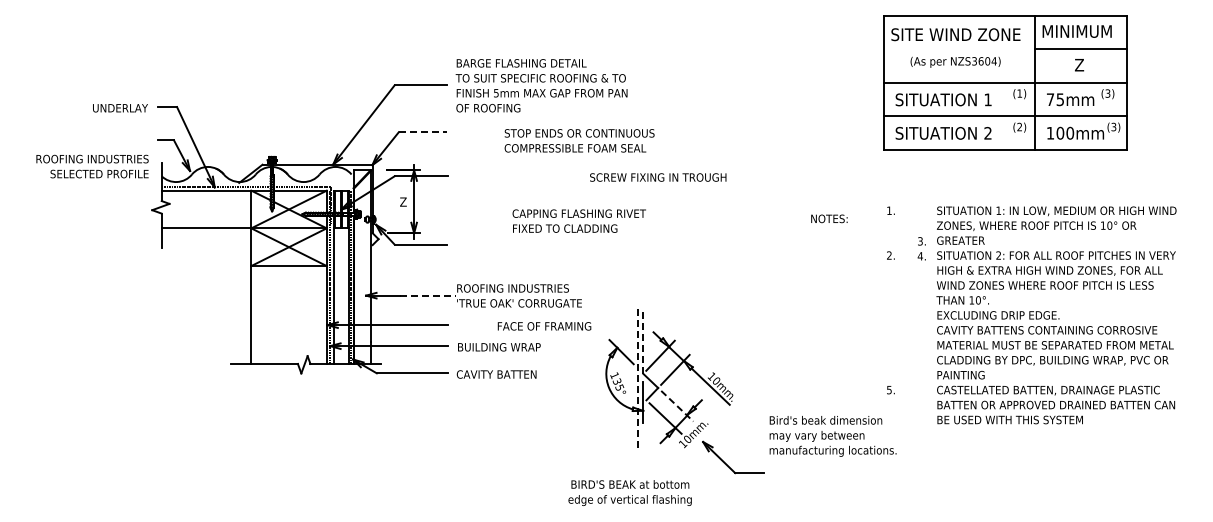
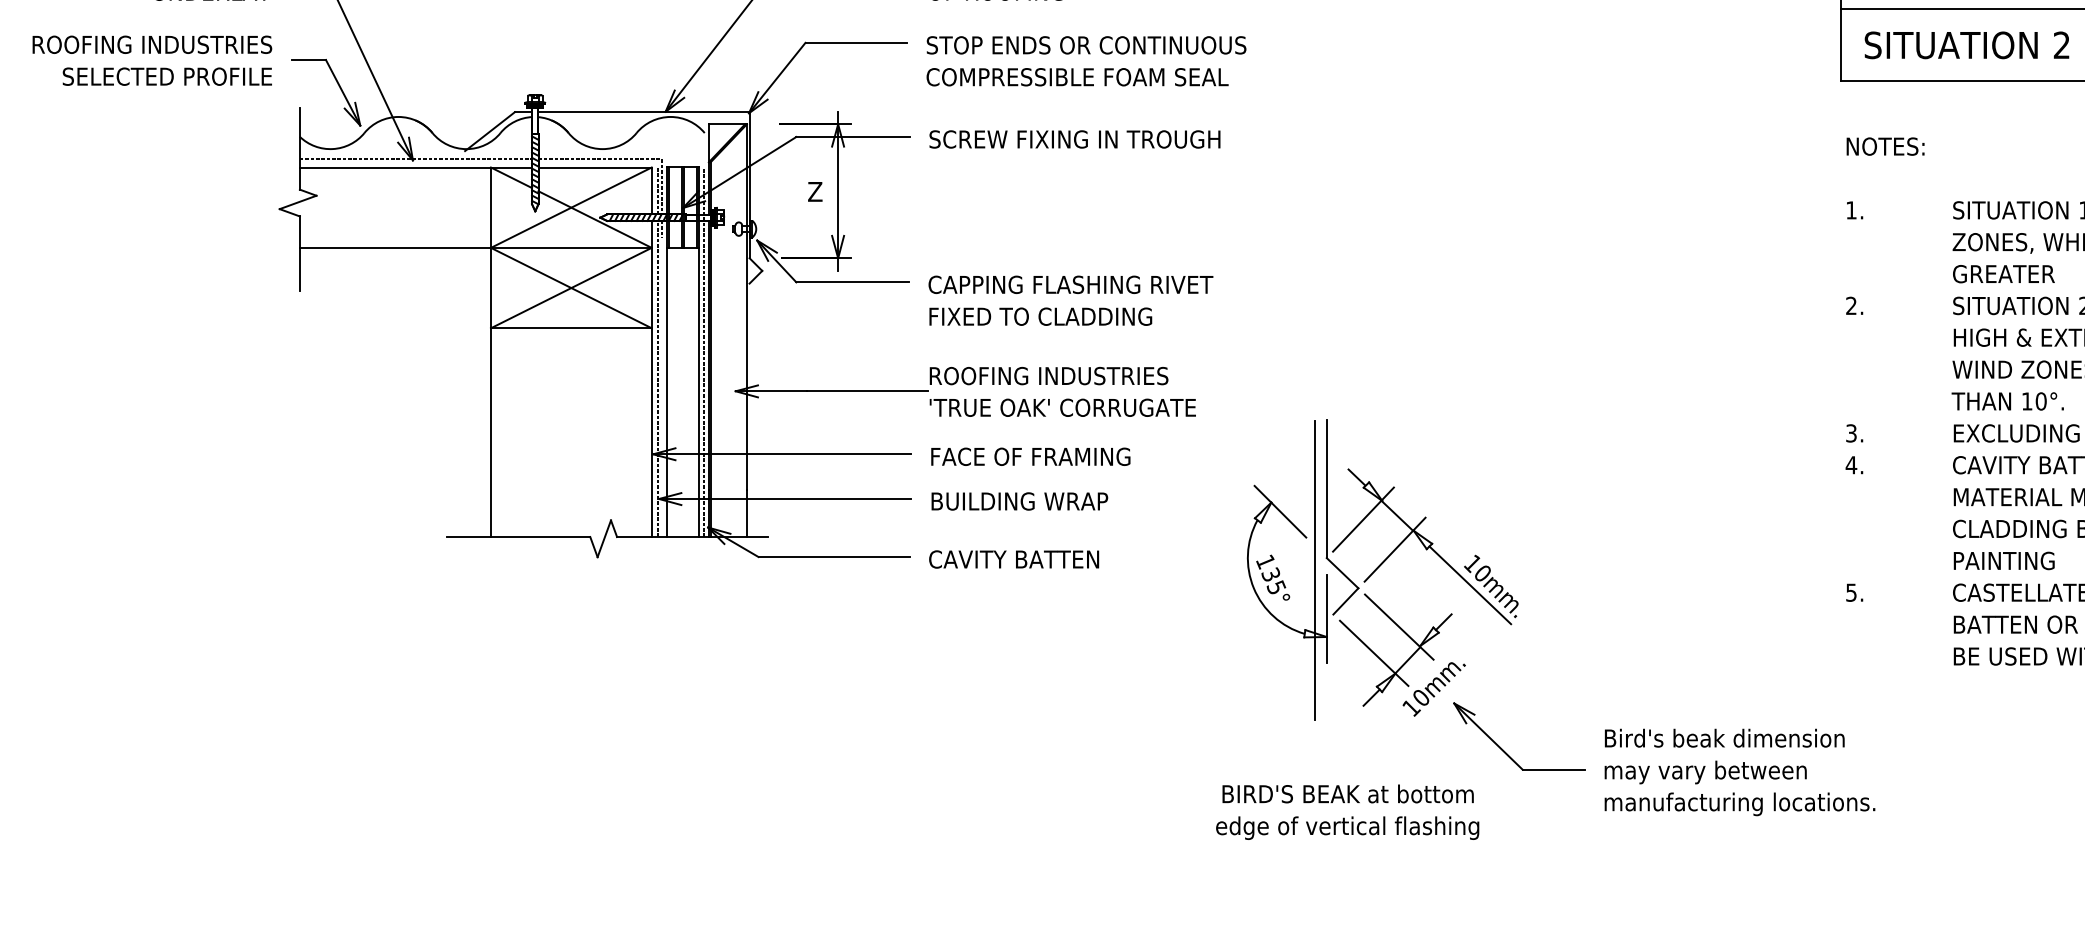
line: (422, 132) -> (855, 43), dashed -> solid
text: (579, 140) -> (1086, 60), moved
text: (92, 166) -> (152, 60), moved
text: (658, 177) -> (1075, 139), moved
text: (829, 218) -> (1885, 145), moved
text: (578, 220) -> (1069, 299), moved
text: (921, 248) -> (1853, 448), moved
line: (428, 295) -> (868, 391), dashed -> solid
text: (544, 326) -> (1030, 457), moved
line: (643, 341) -> (1327, 489), dashed -> solid
line: (637, 380) -> (1314, 572), dashed -> solid
line: (677, 406) -> (1399, 627), dashed -> solid
text: (832, 436) -> (1738, 772), moved
text: (629, 492) -> (1346, 811), moved

